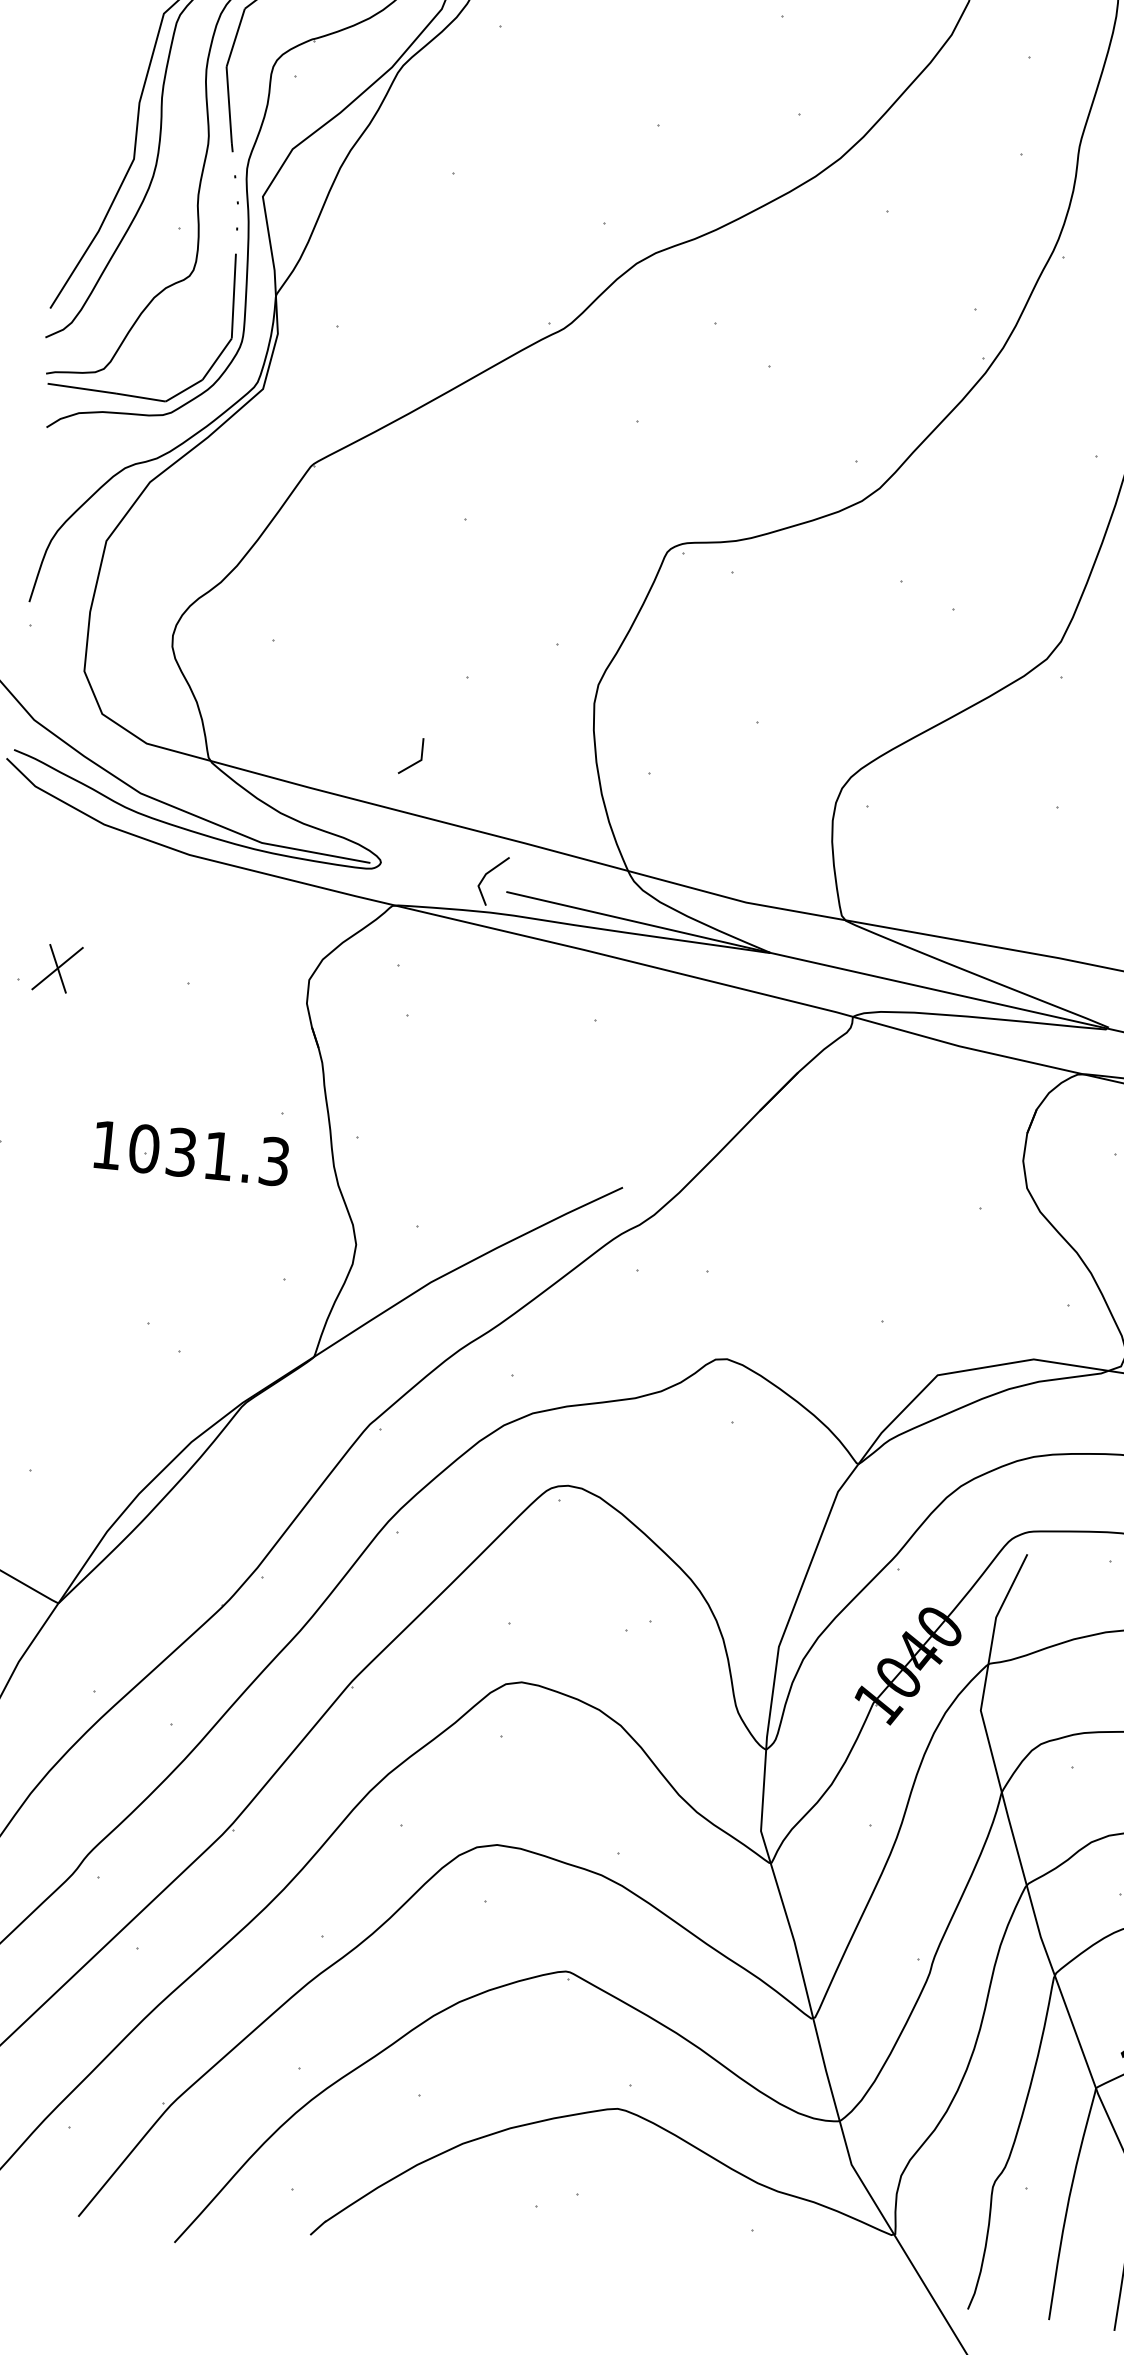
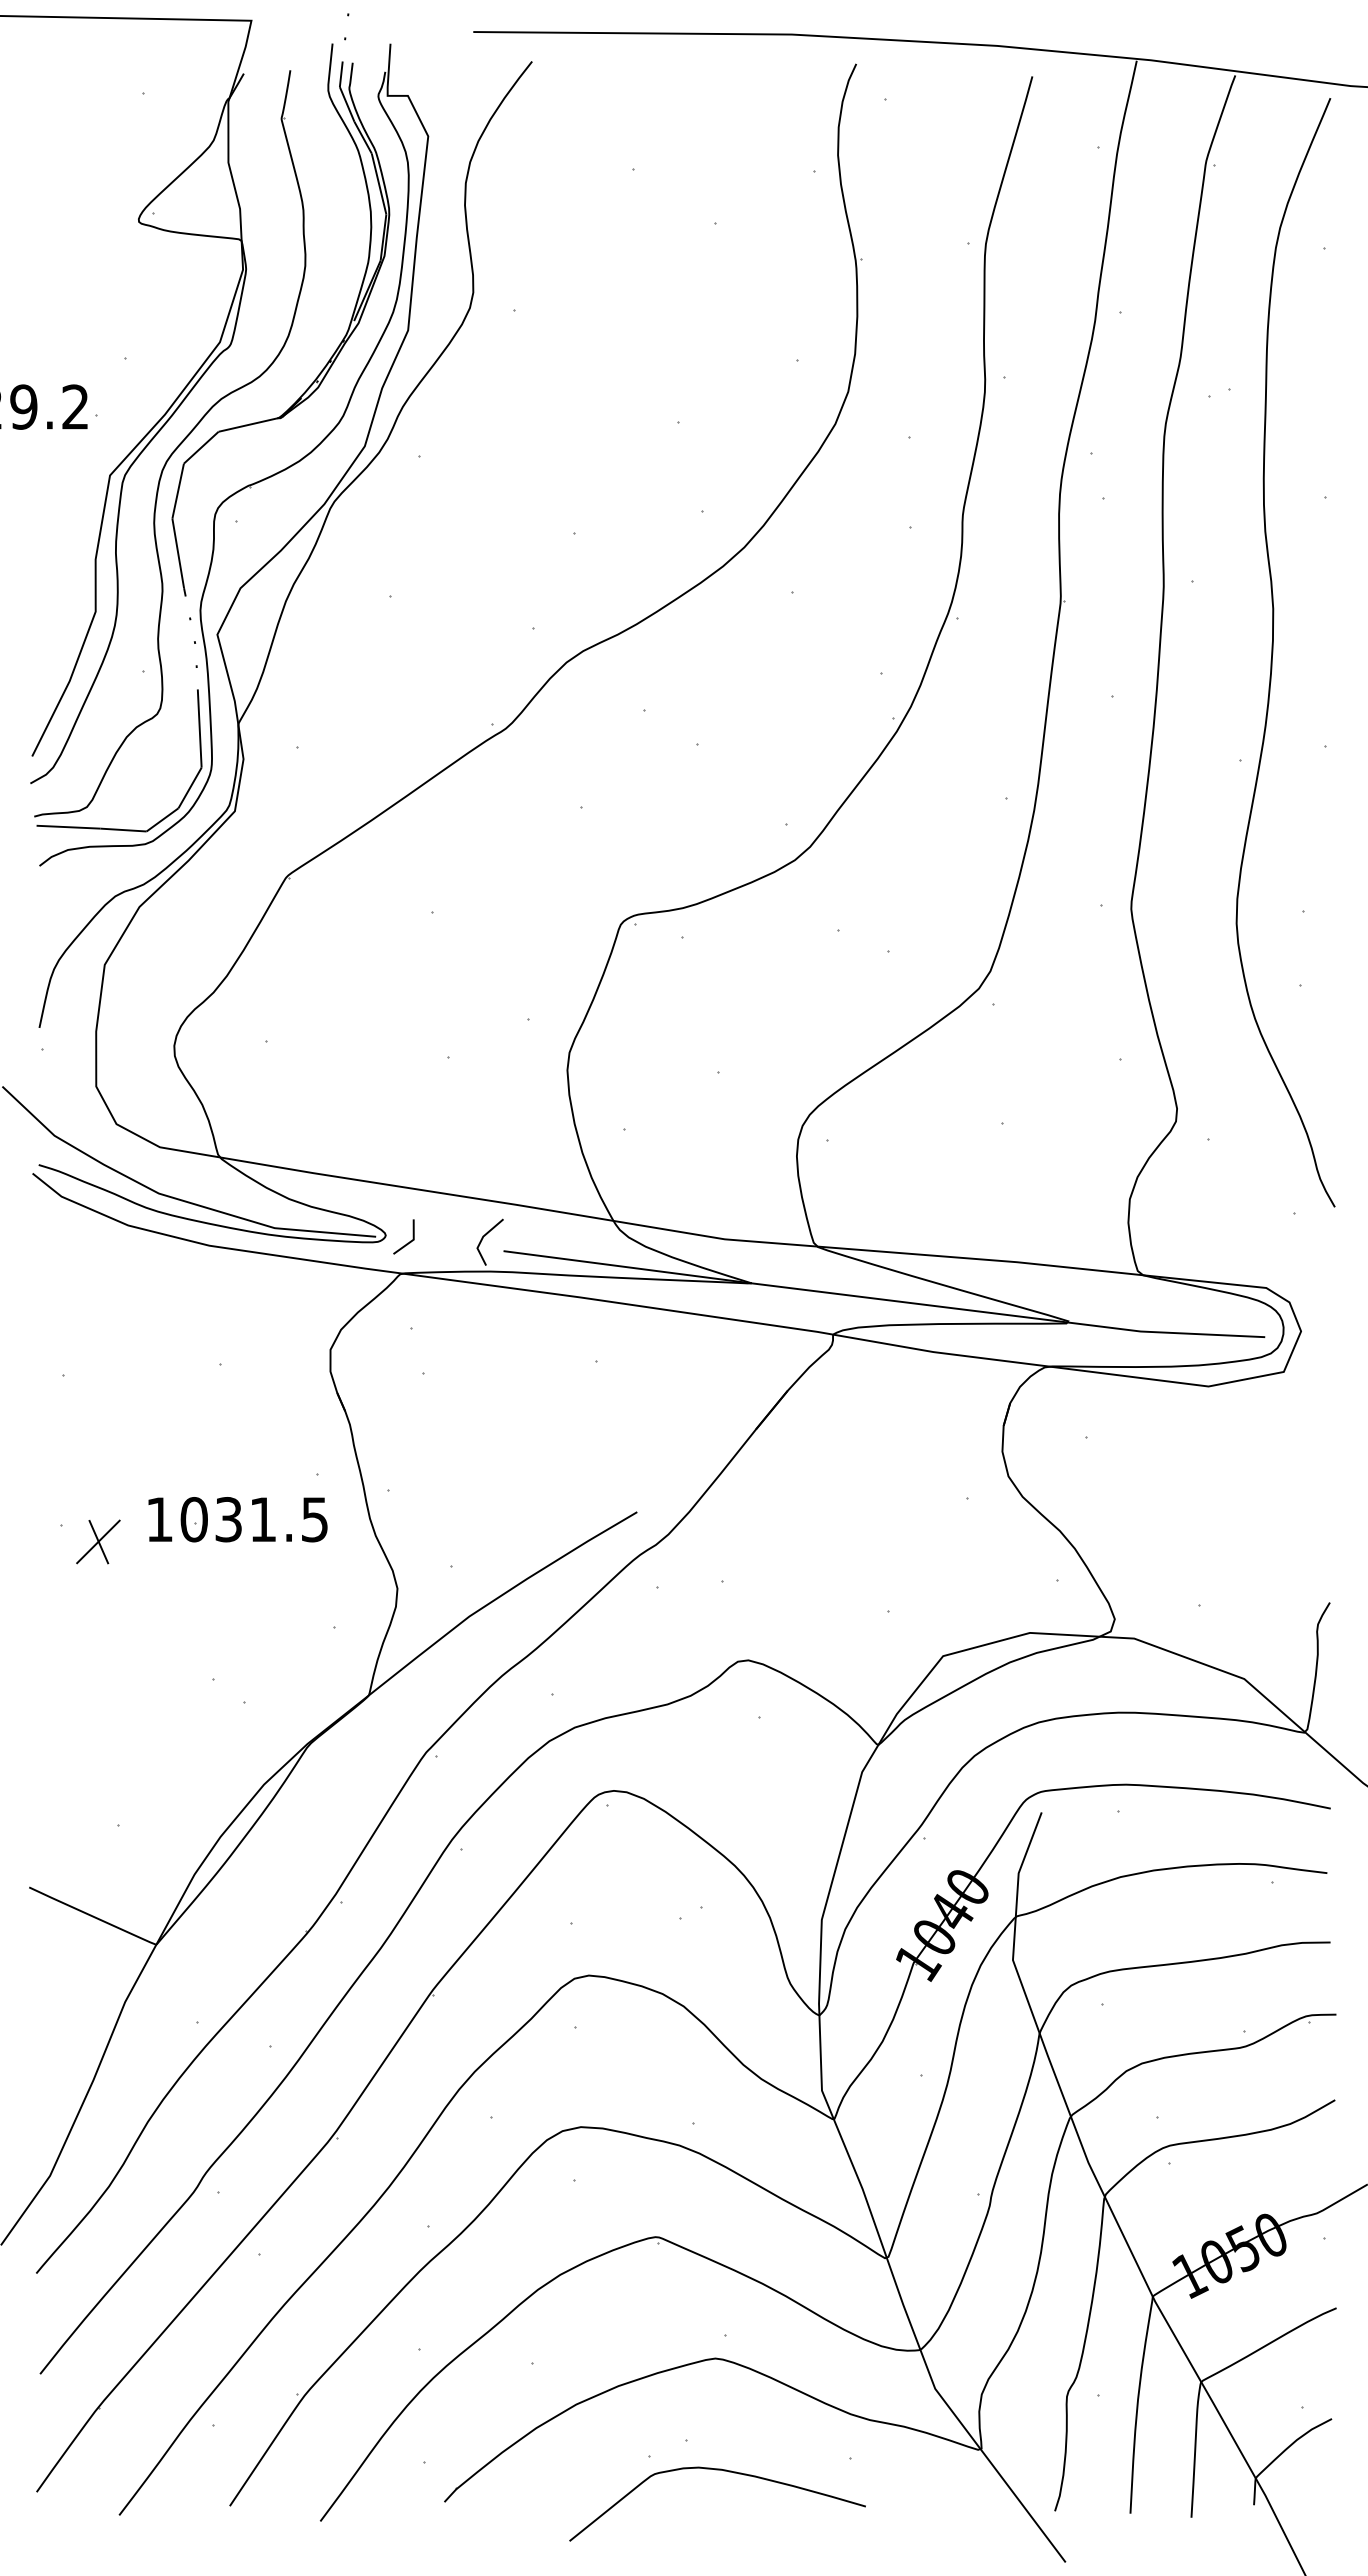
line: (414, 762) -> (407, 1242), moved
part: (57, 968) -> (98, 1541), moved
text: (274, 1161) -> (314, 1519), 1031.3 -> 1031.5
curve: (615, 2231) -> (724, 2471), added

